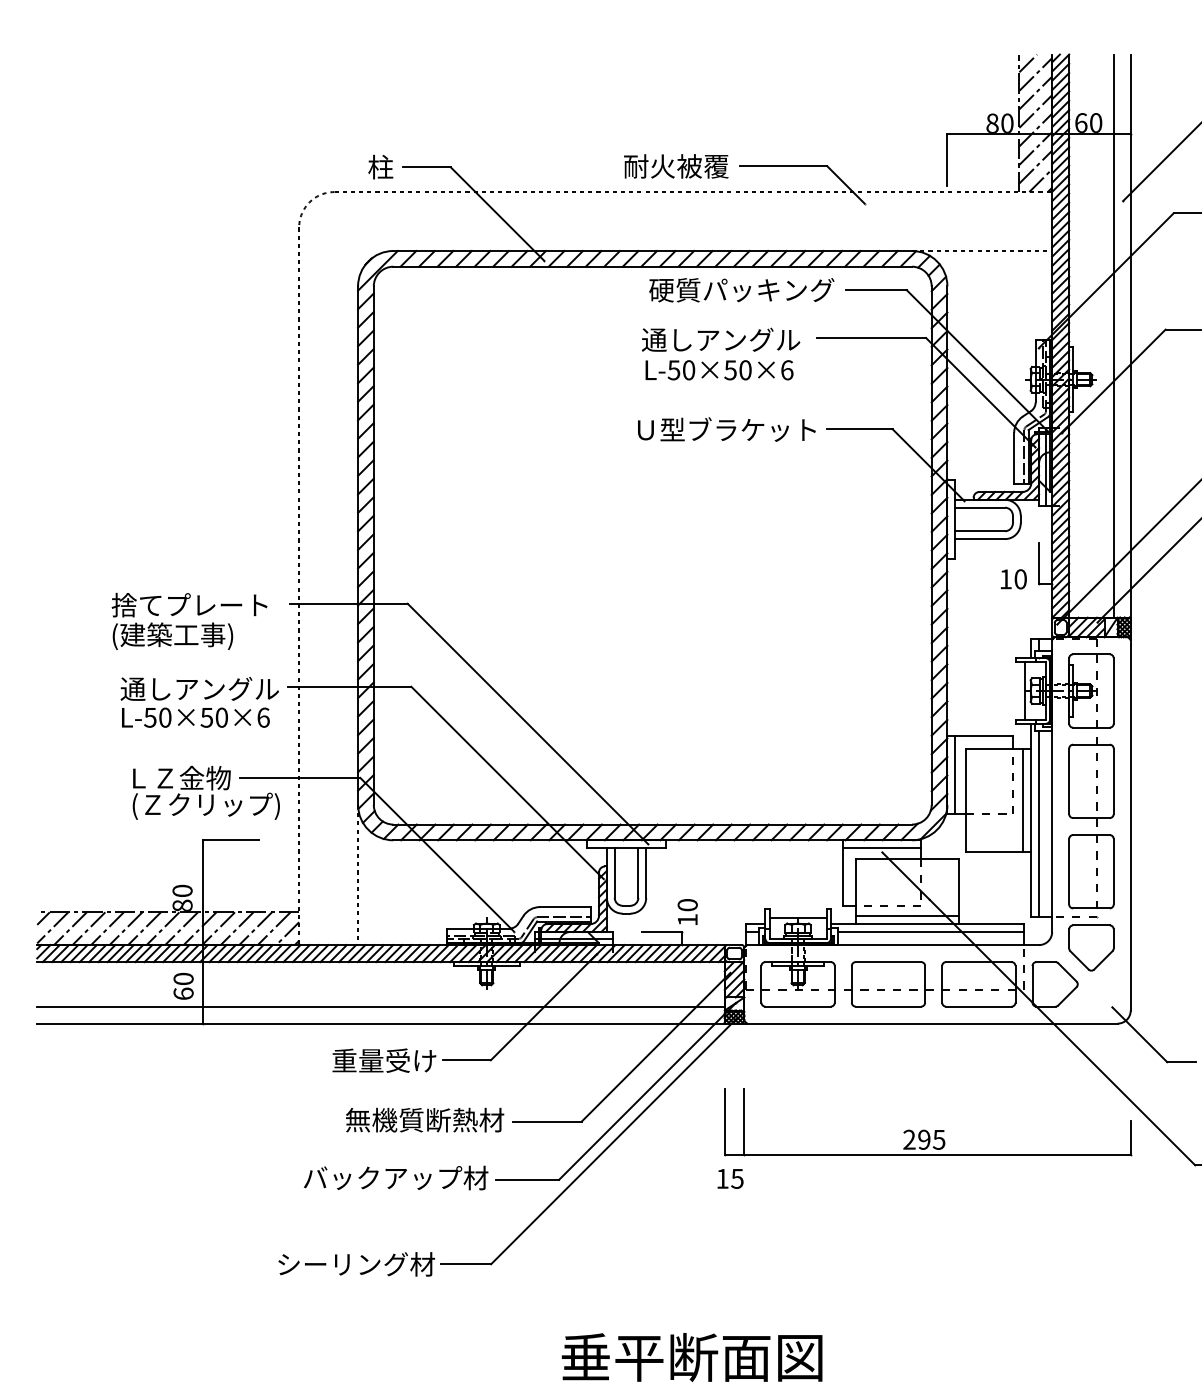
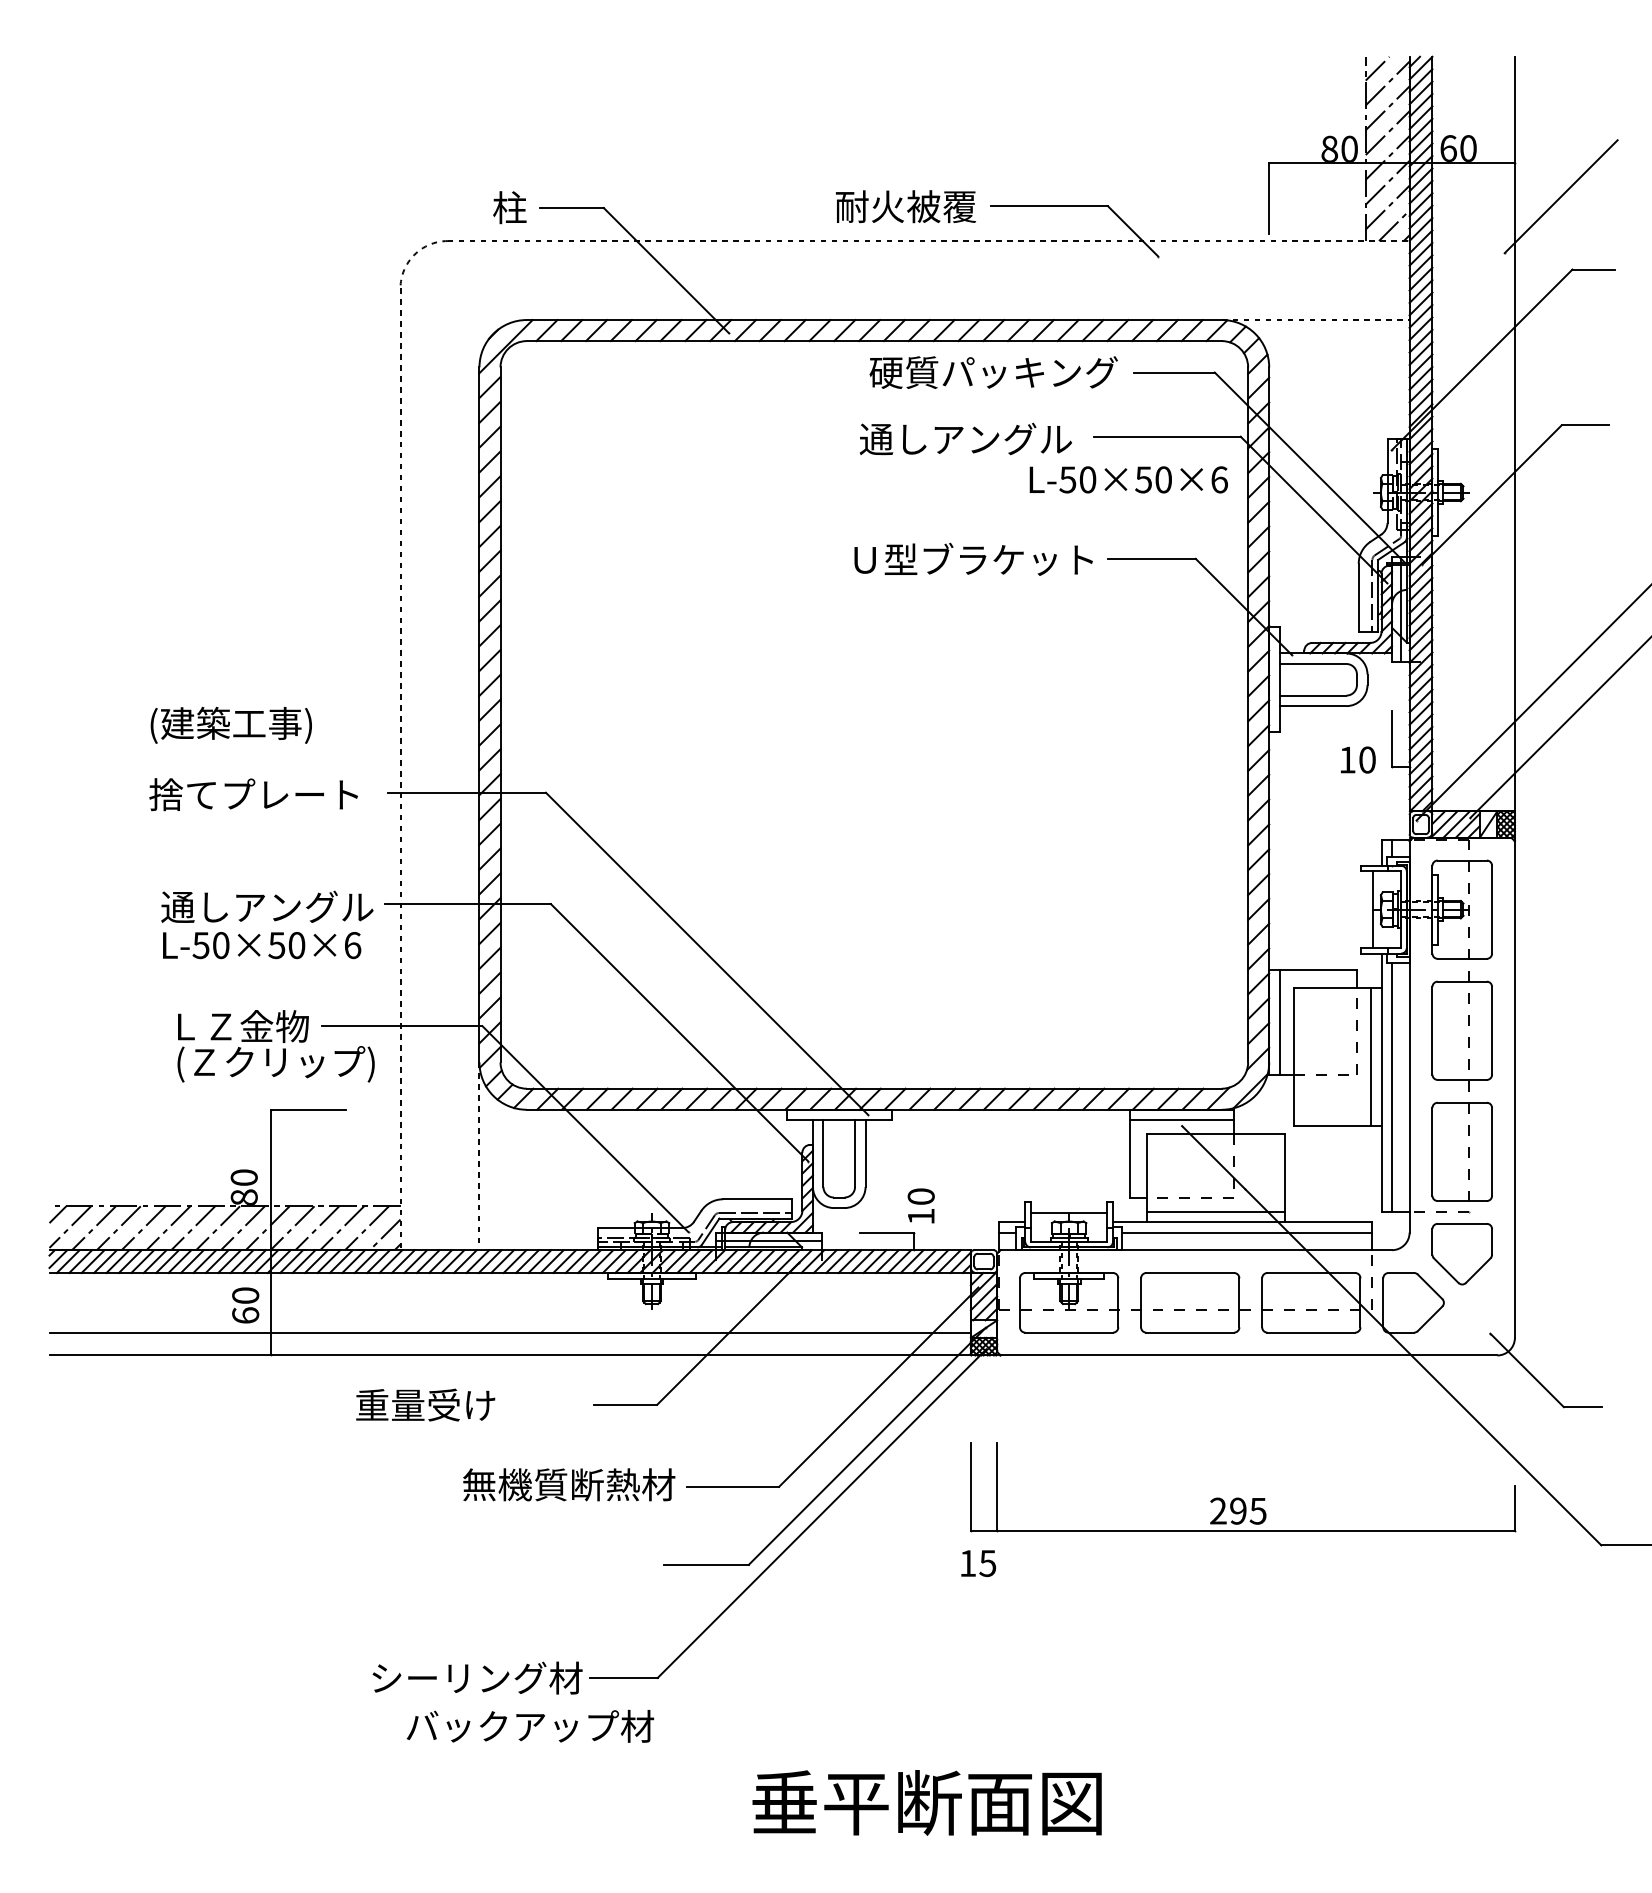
line: (1114, 335) -> (1492, 433), removed
text: (719, 369) -> (1128, 479), moved
text: (172, 635) -> (230, 724), moved
text: (384, 1060) -> (425, 1404), moved
text: (396, 1177) -> (530, 1725), moved

